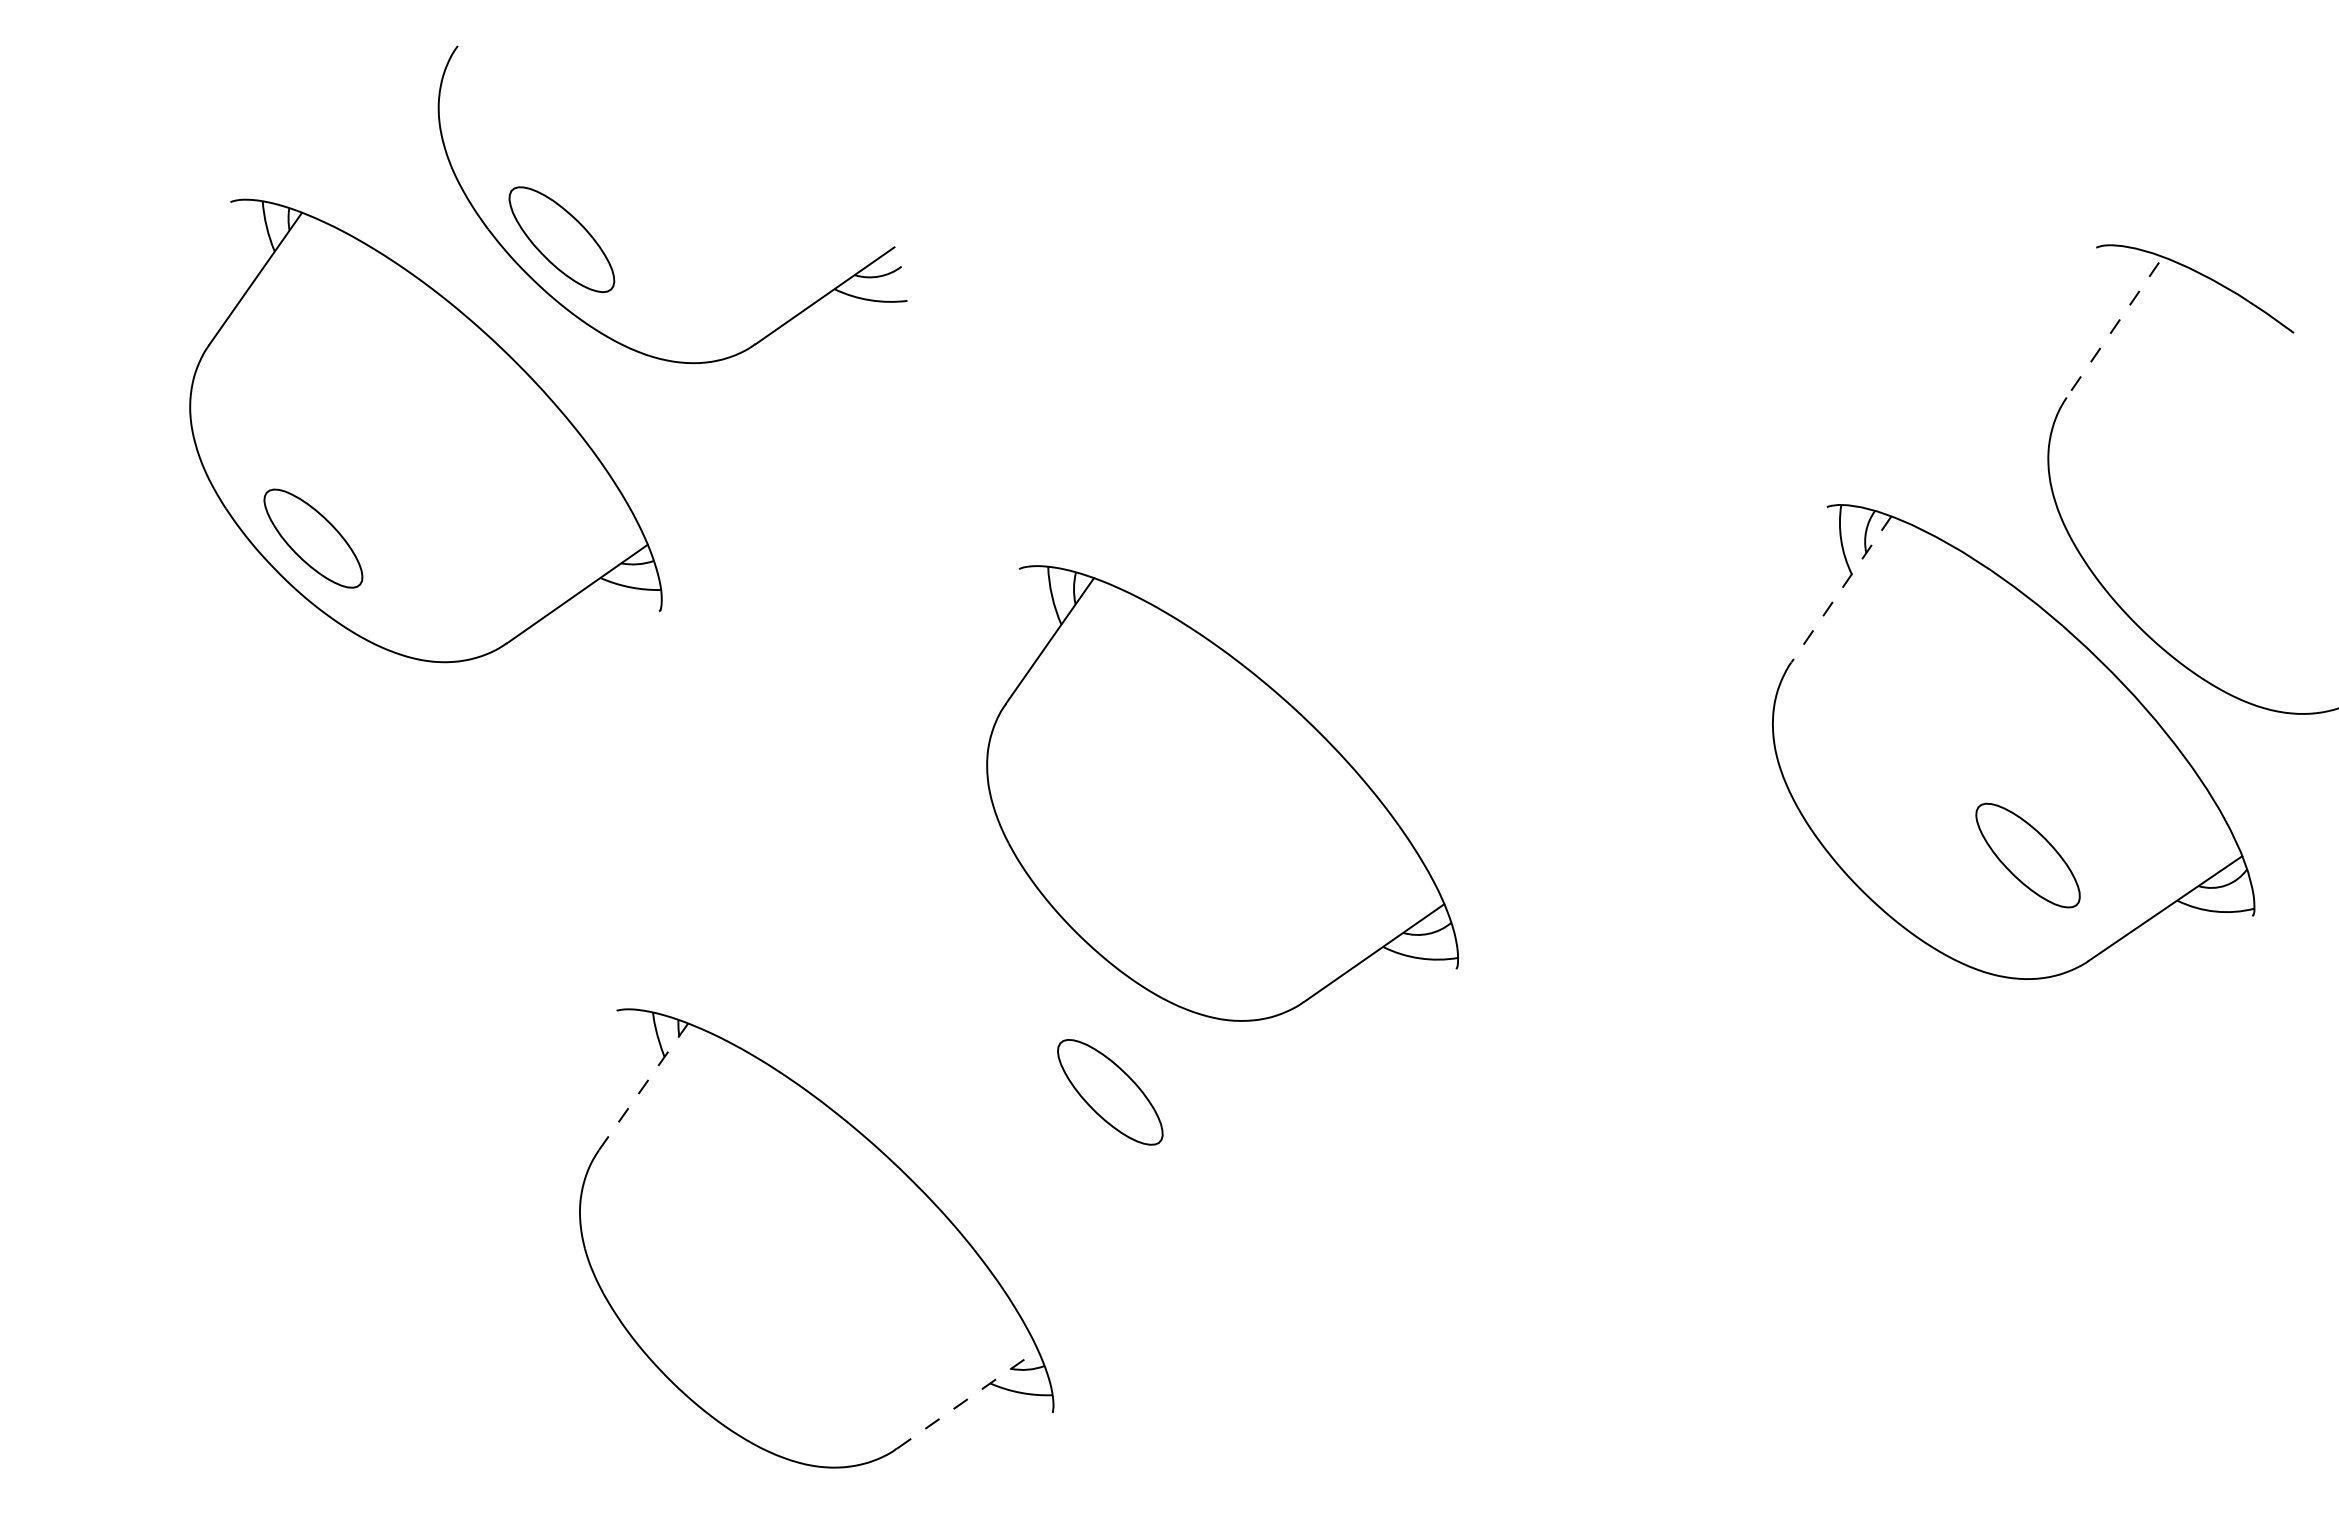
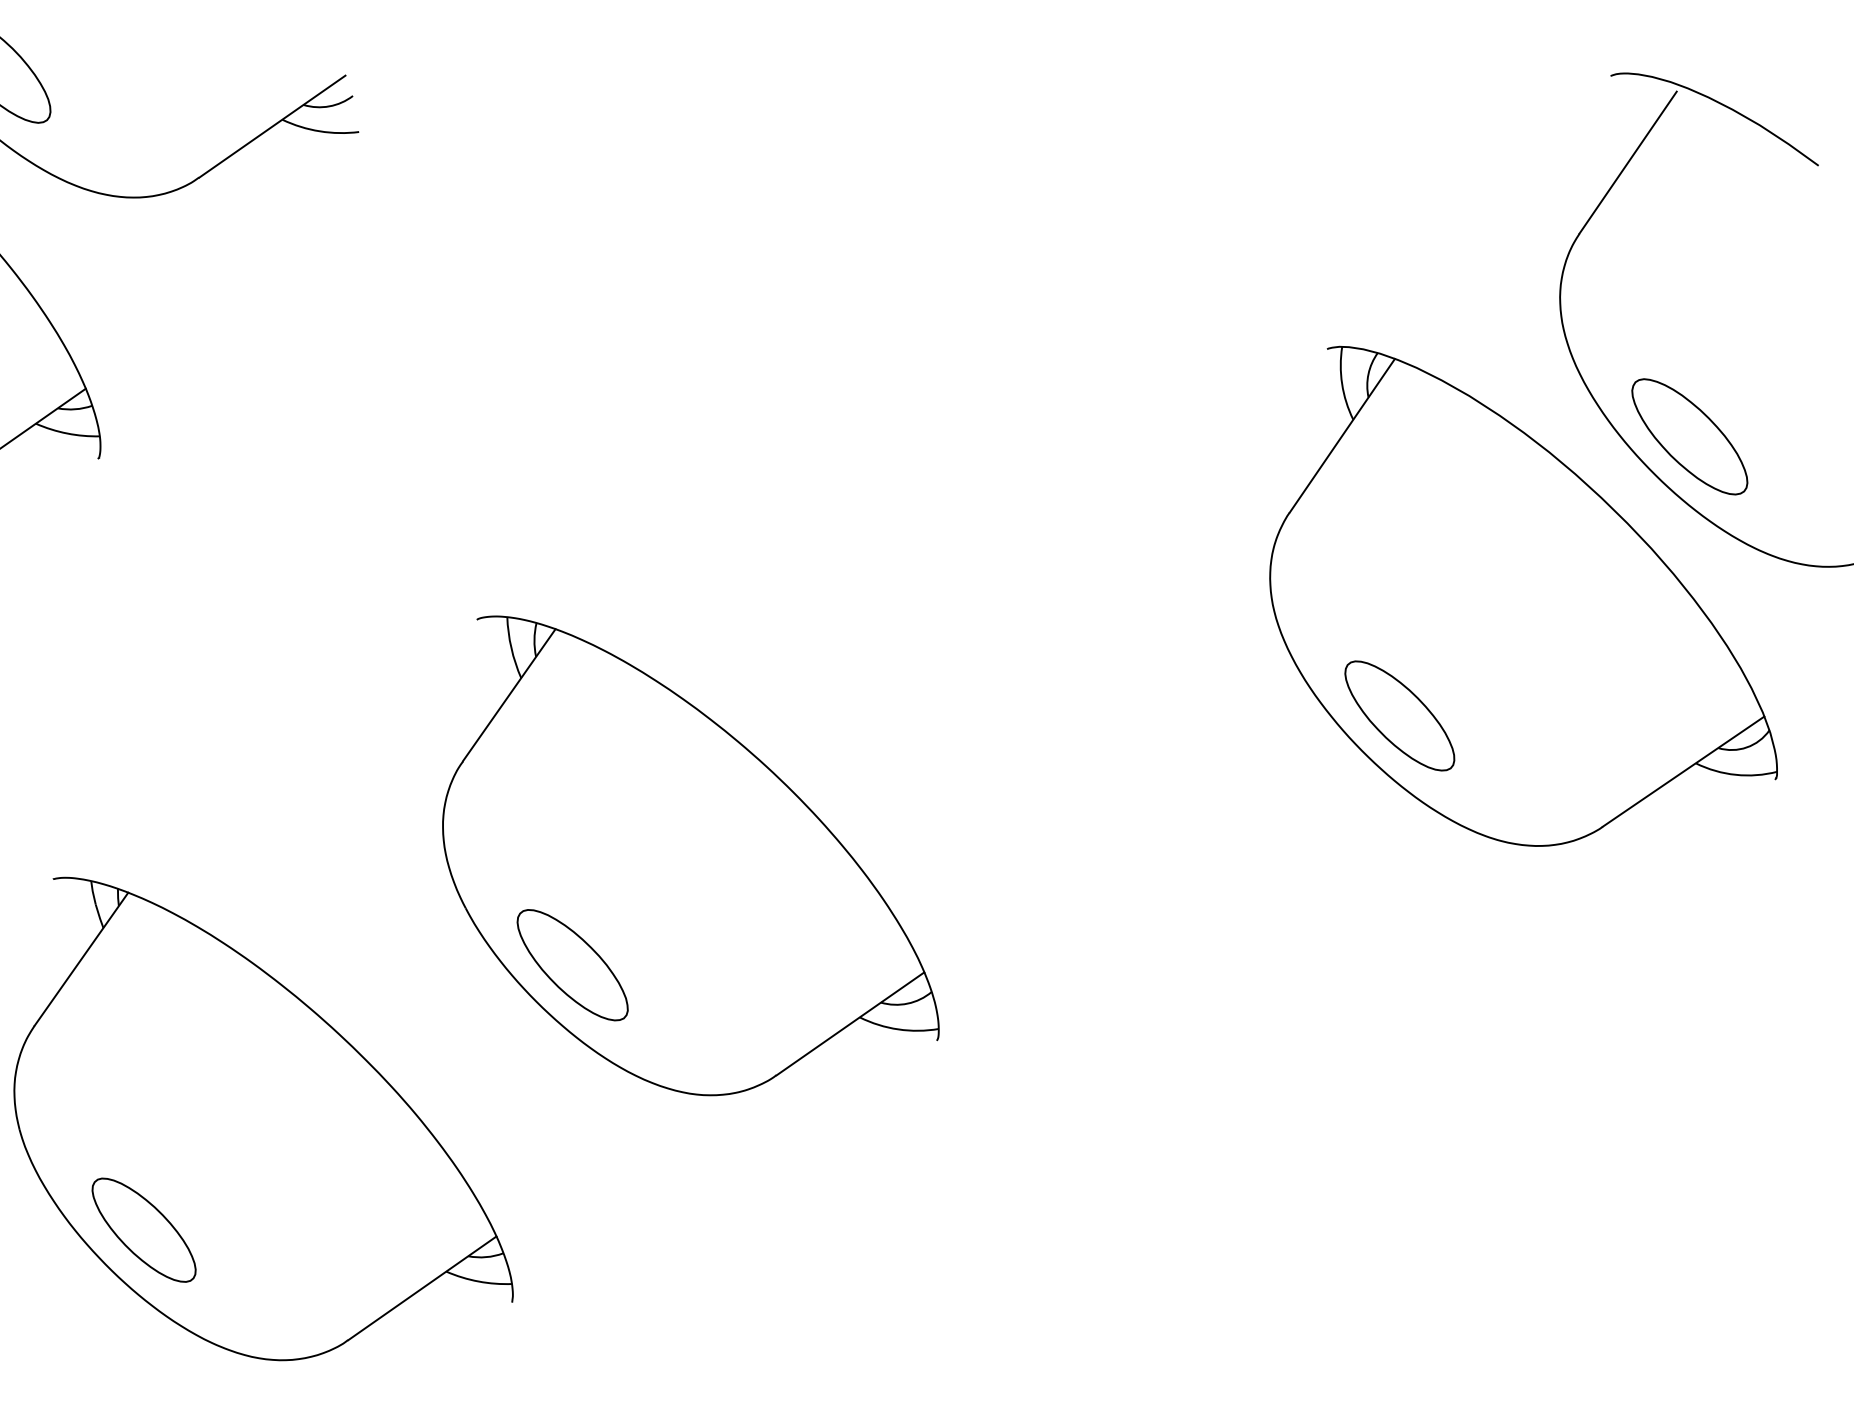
line: (2112, 329) -> (1627, 162), dashed -> solid
line: (1841, 589) -> (1342, 435), dashed -> solid
part: (2171, 590) -> (1689, 436), added
part: (1222, 793) -> (690, 855), moved
part: (2027, 855) -> (1399, 715), moved
line: (643, 1087) -> (81, 960), dashed -> solid
part: (703, 1344) -> (144, 1230), added
line: (967, 1399) -> (422, 1288), dashed -> solid

